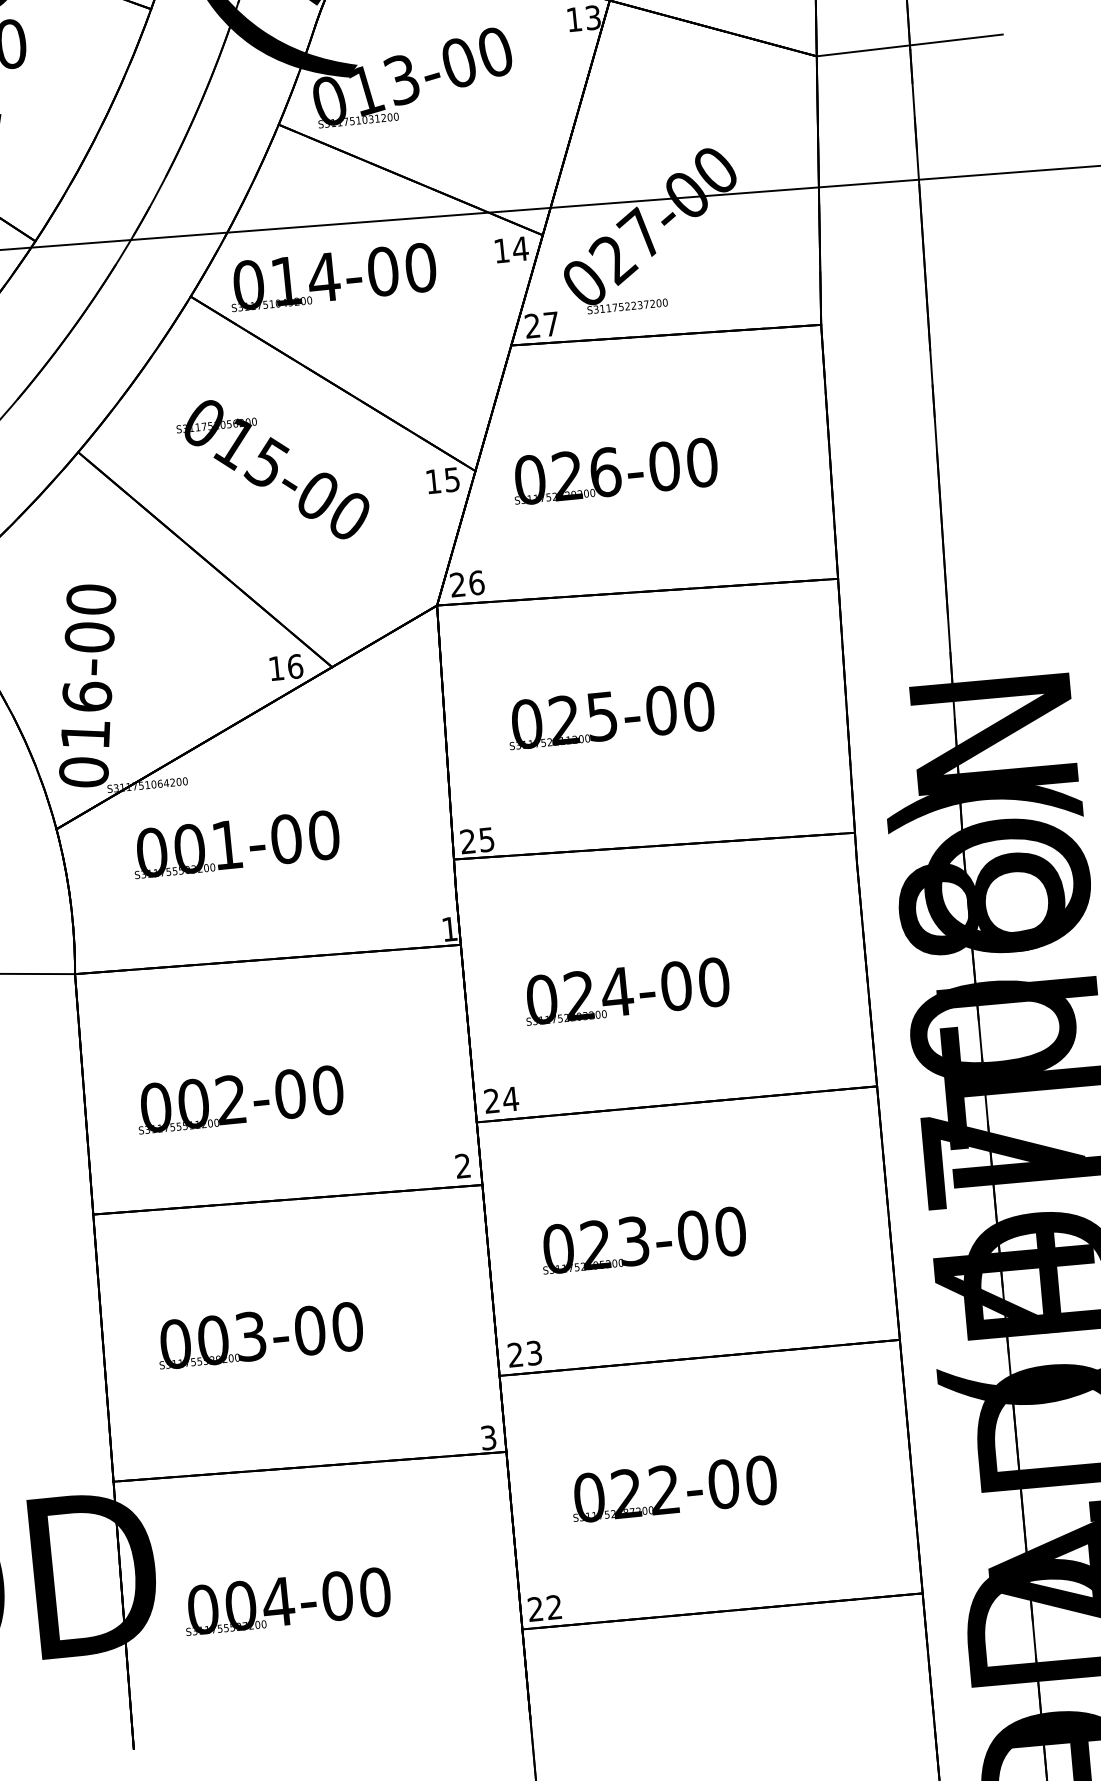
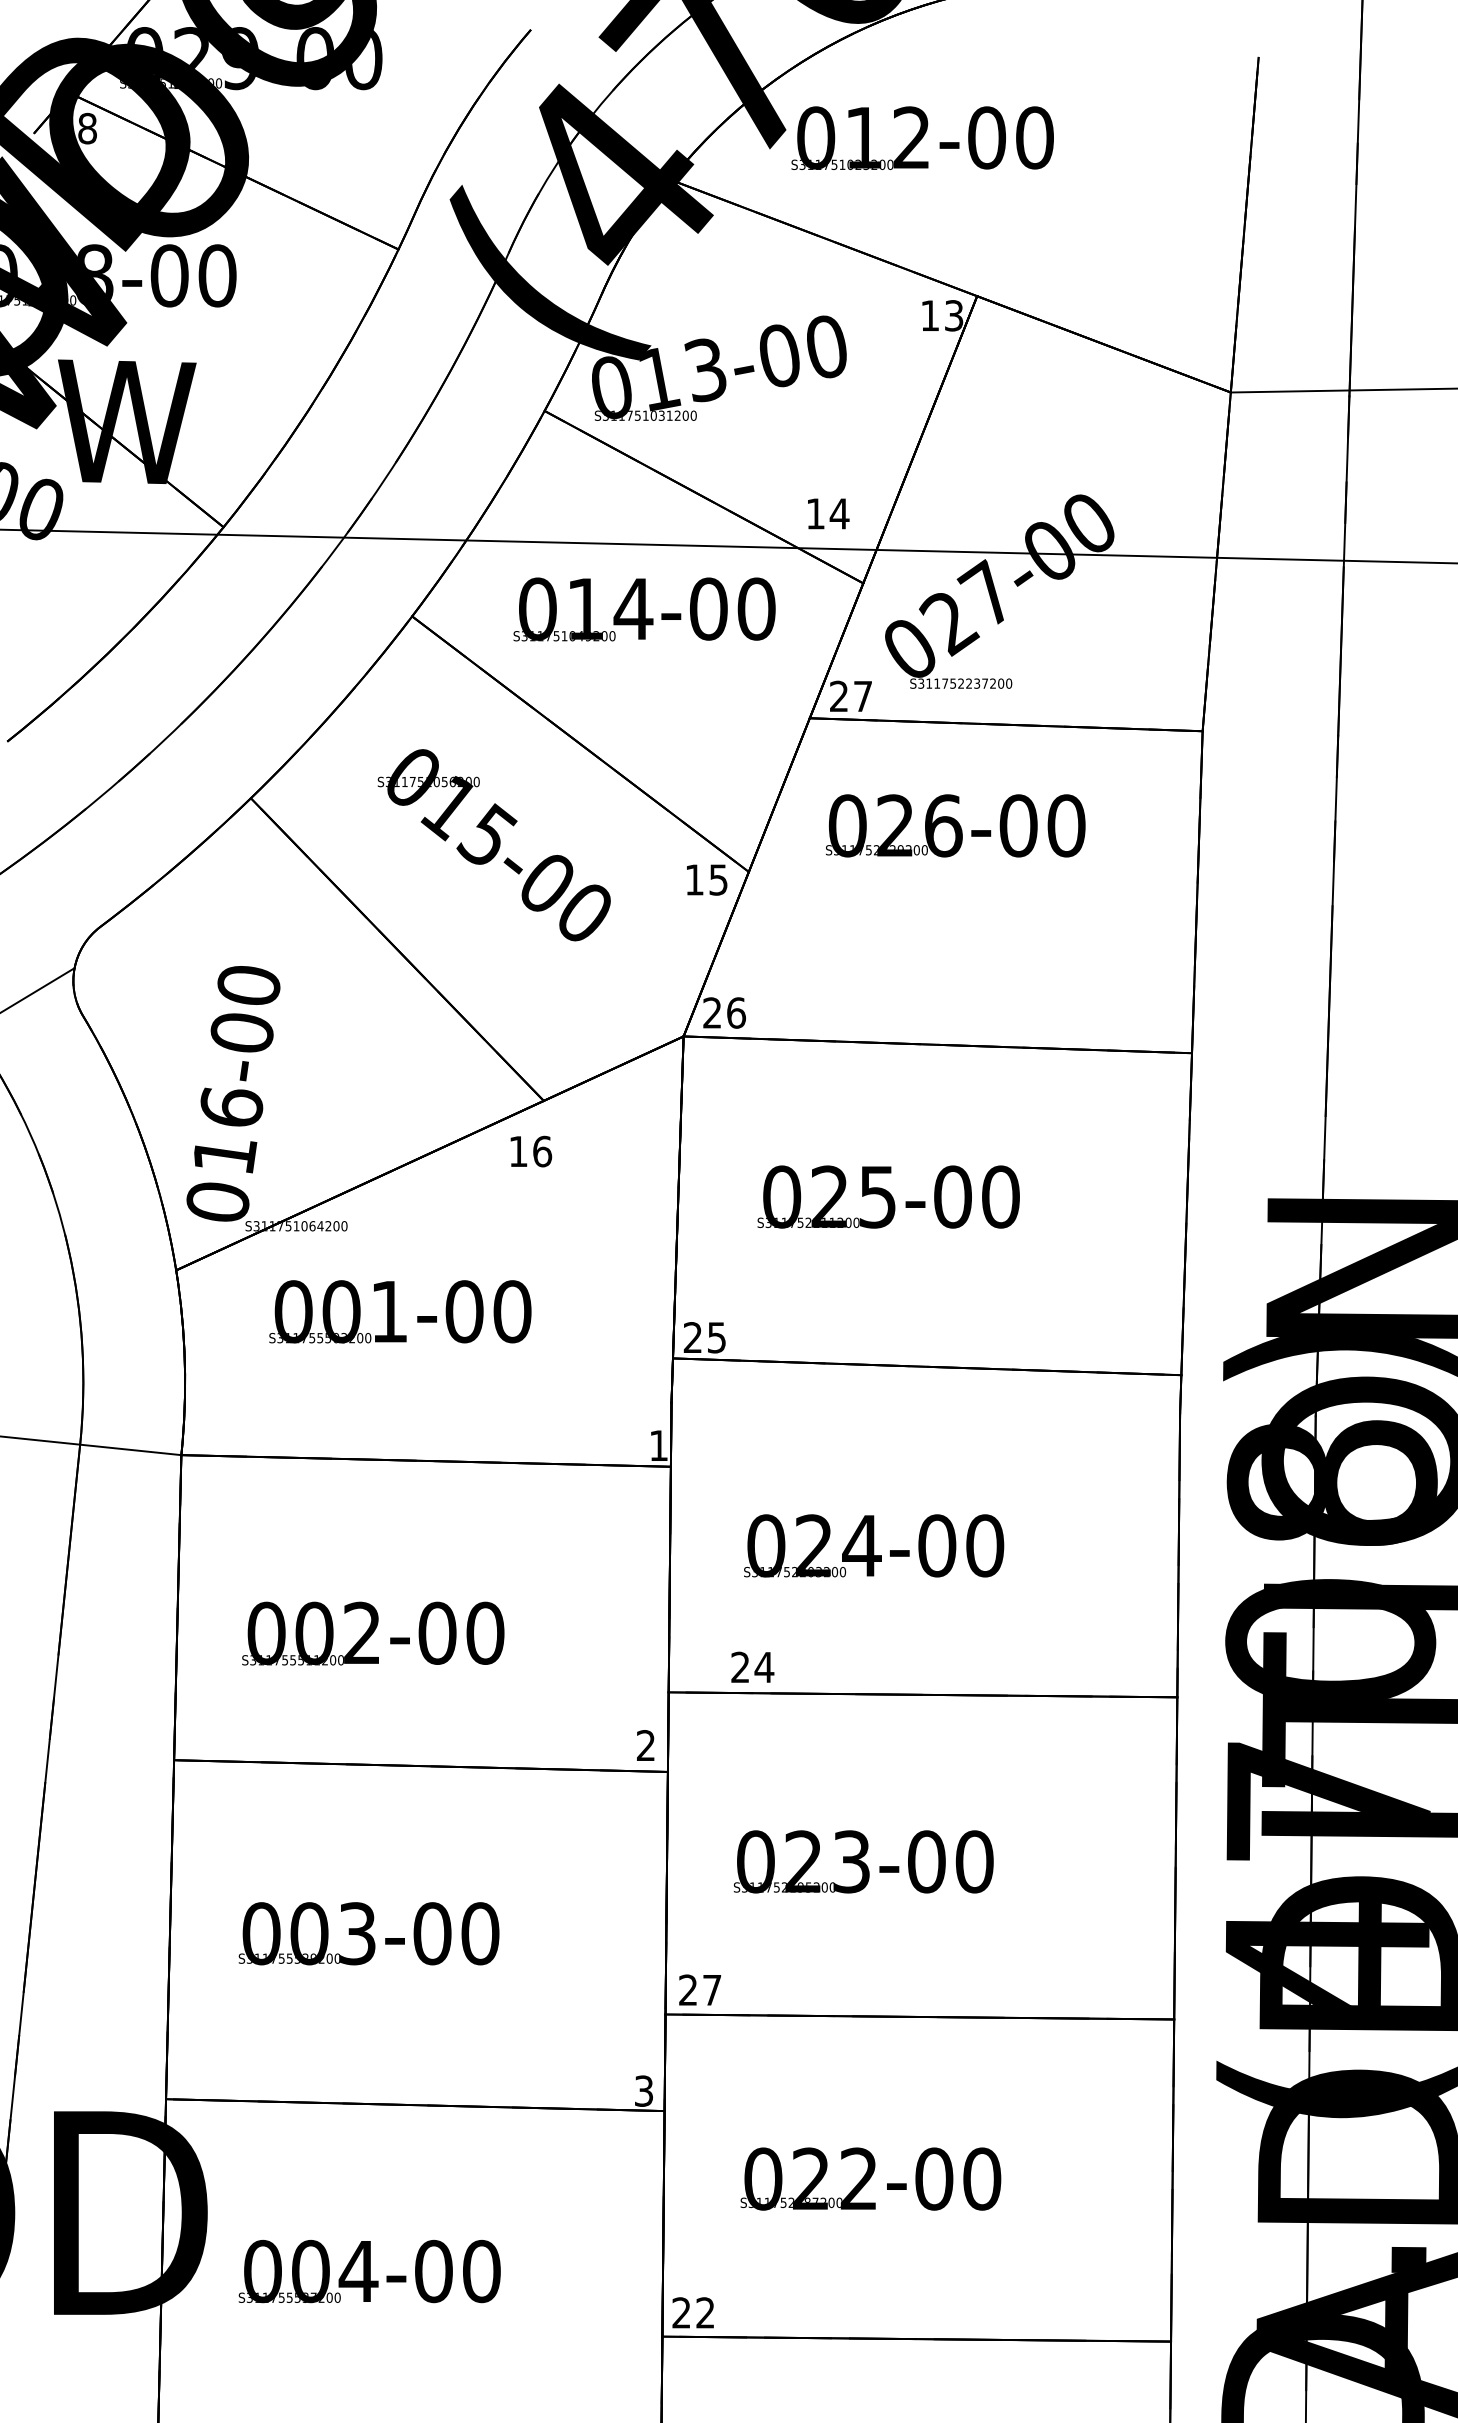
text: (511, 249) -> (828, 513), moved
text: (332, 276) -> (644, 609), moved
text: (614, 471) -> (955, 825), moved
text: (286, 667) -> (531, 1151), moved
text: (501, 1099) -> (752, 1666), moved
text: (534, 1352) -> (712, 1989), 23 -> 27

